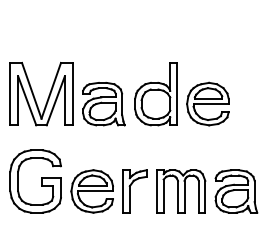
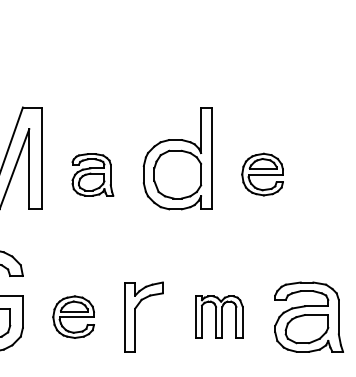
part: (207, 103) -> (261, 173), size x0.6
part: (103, 104) -> (92, 175), size x0.6
part: (91, 191) -> (72, 317), size x0.6
part: (181, 191) -> (219, 317), size x0.6

